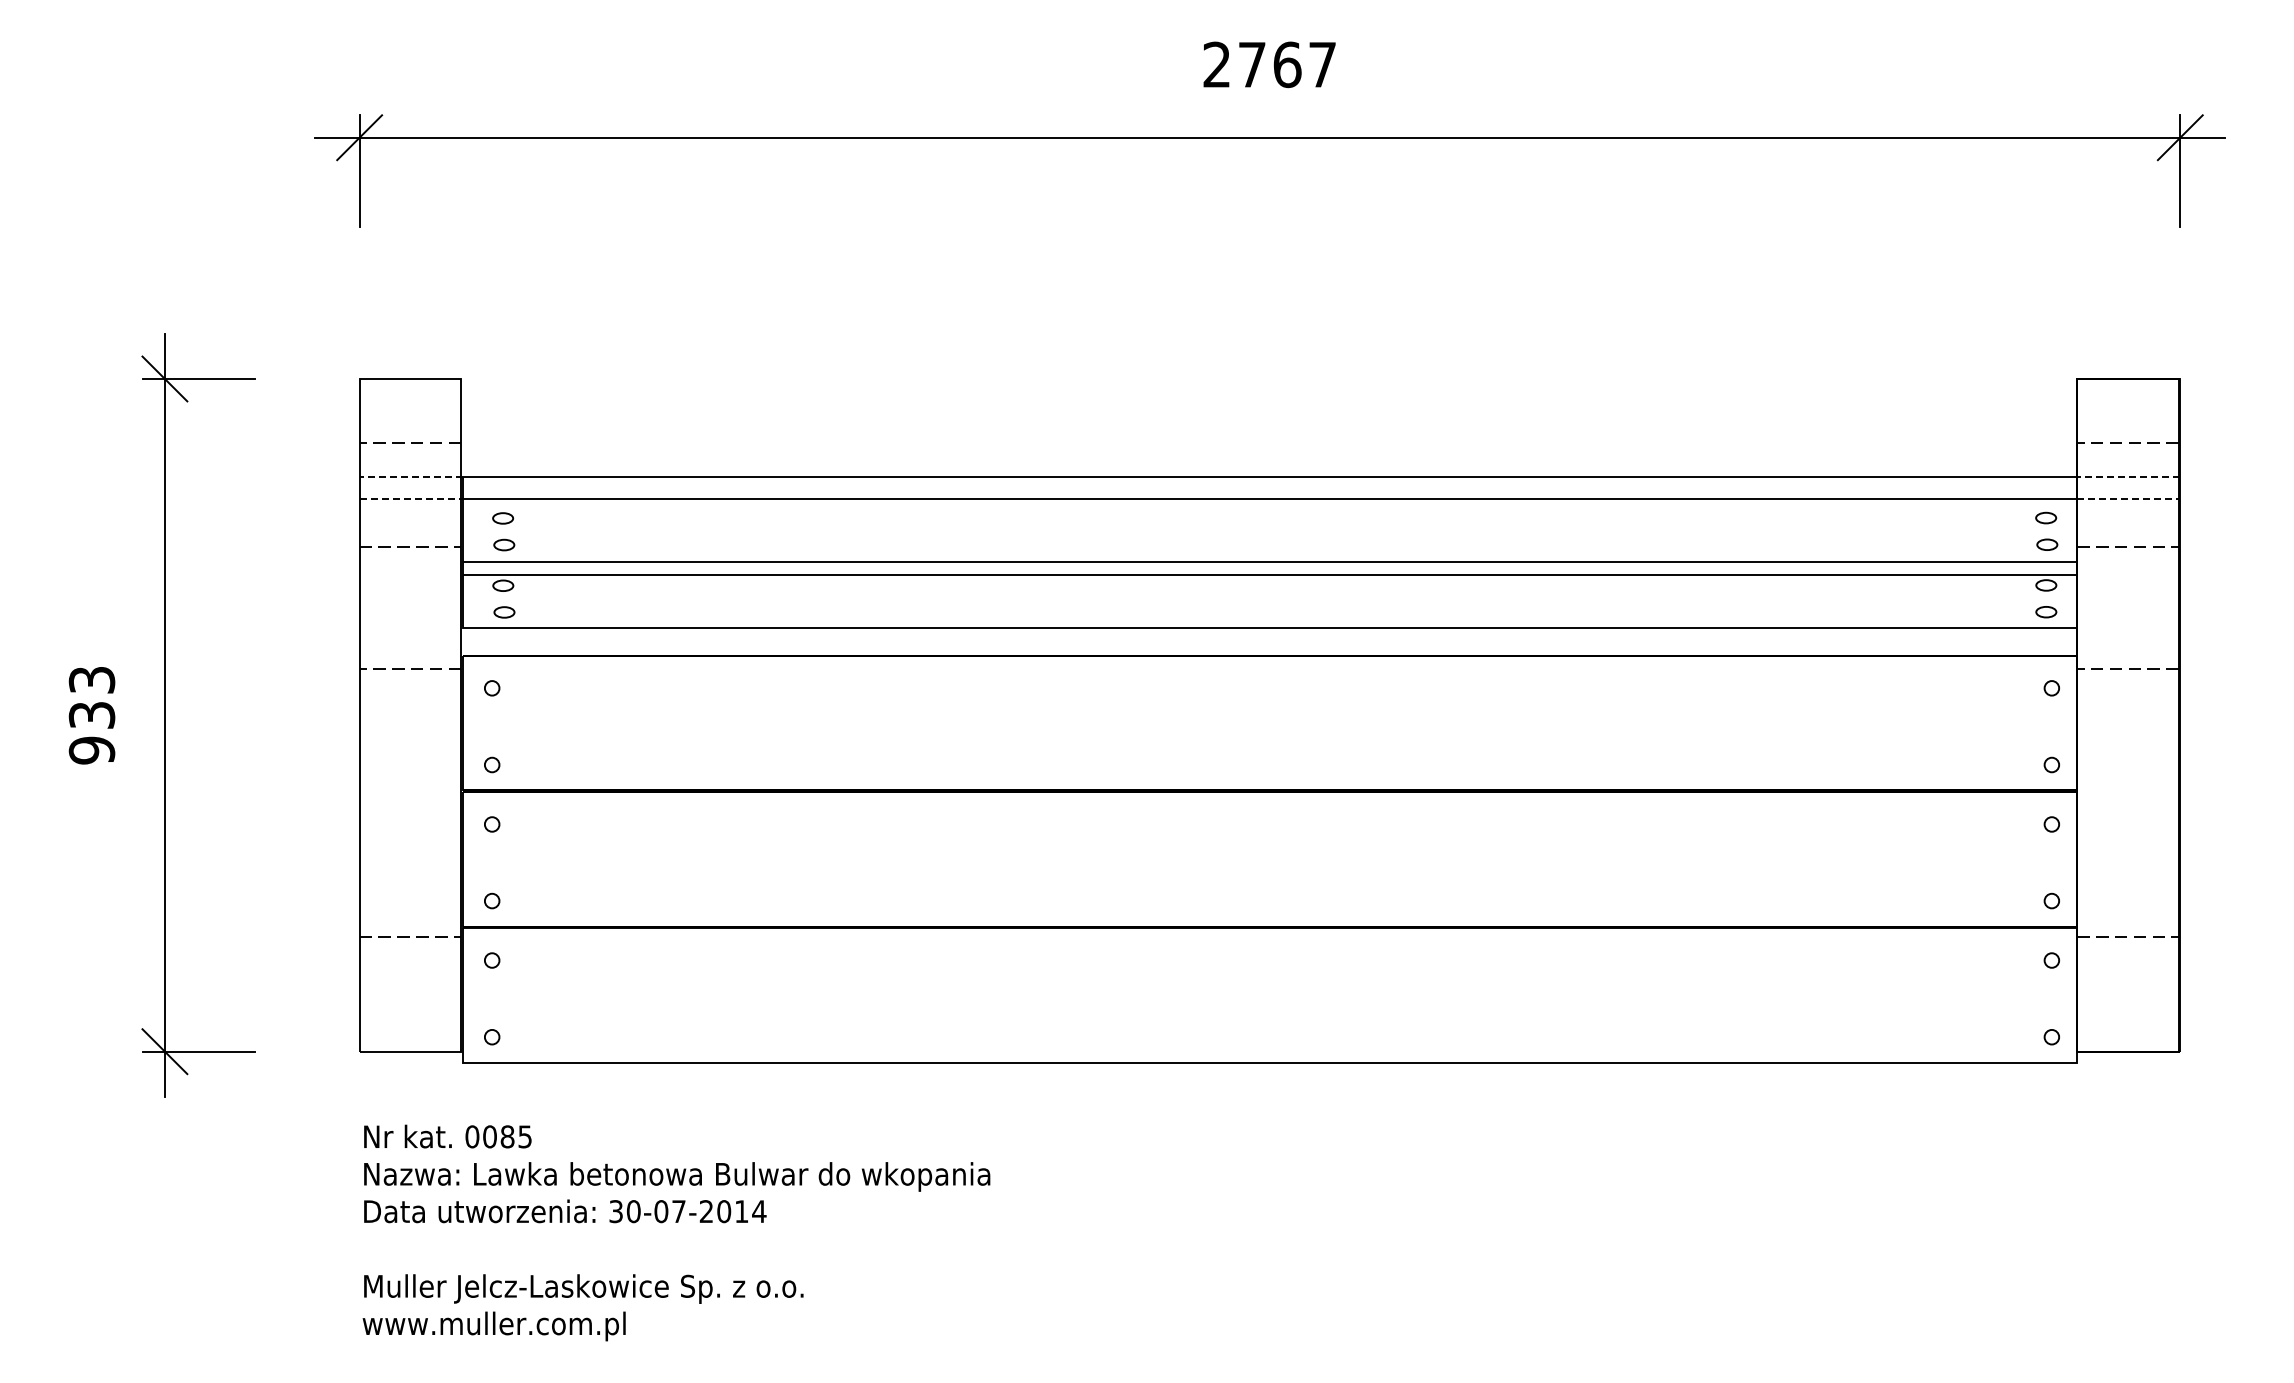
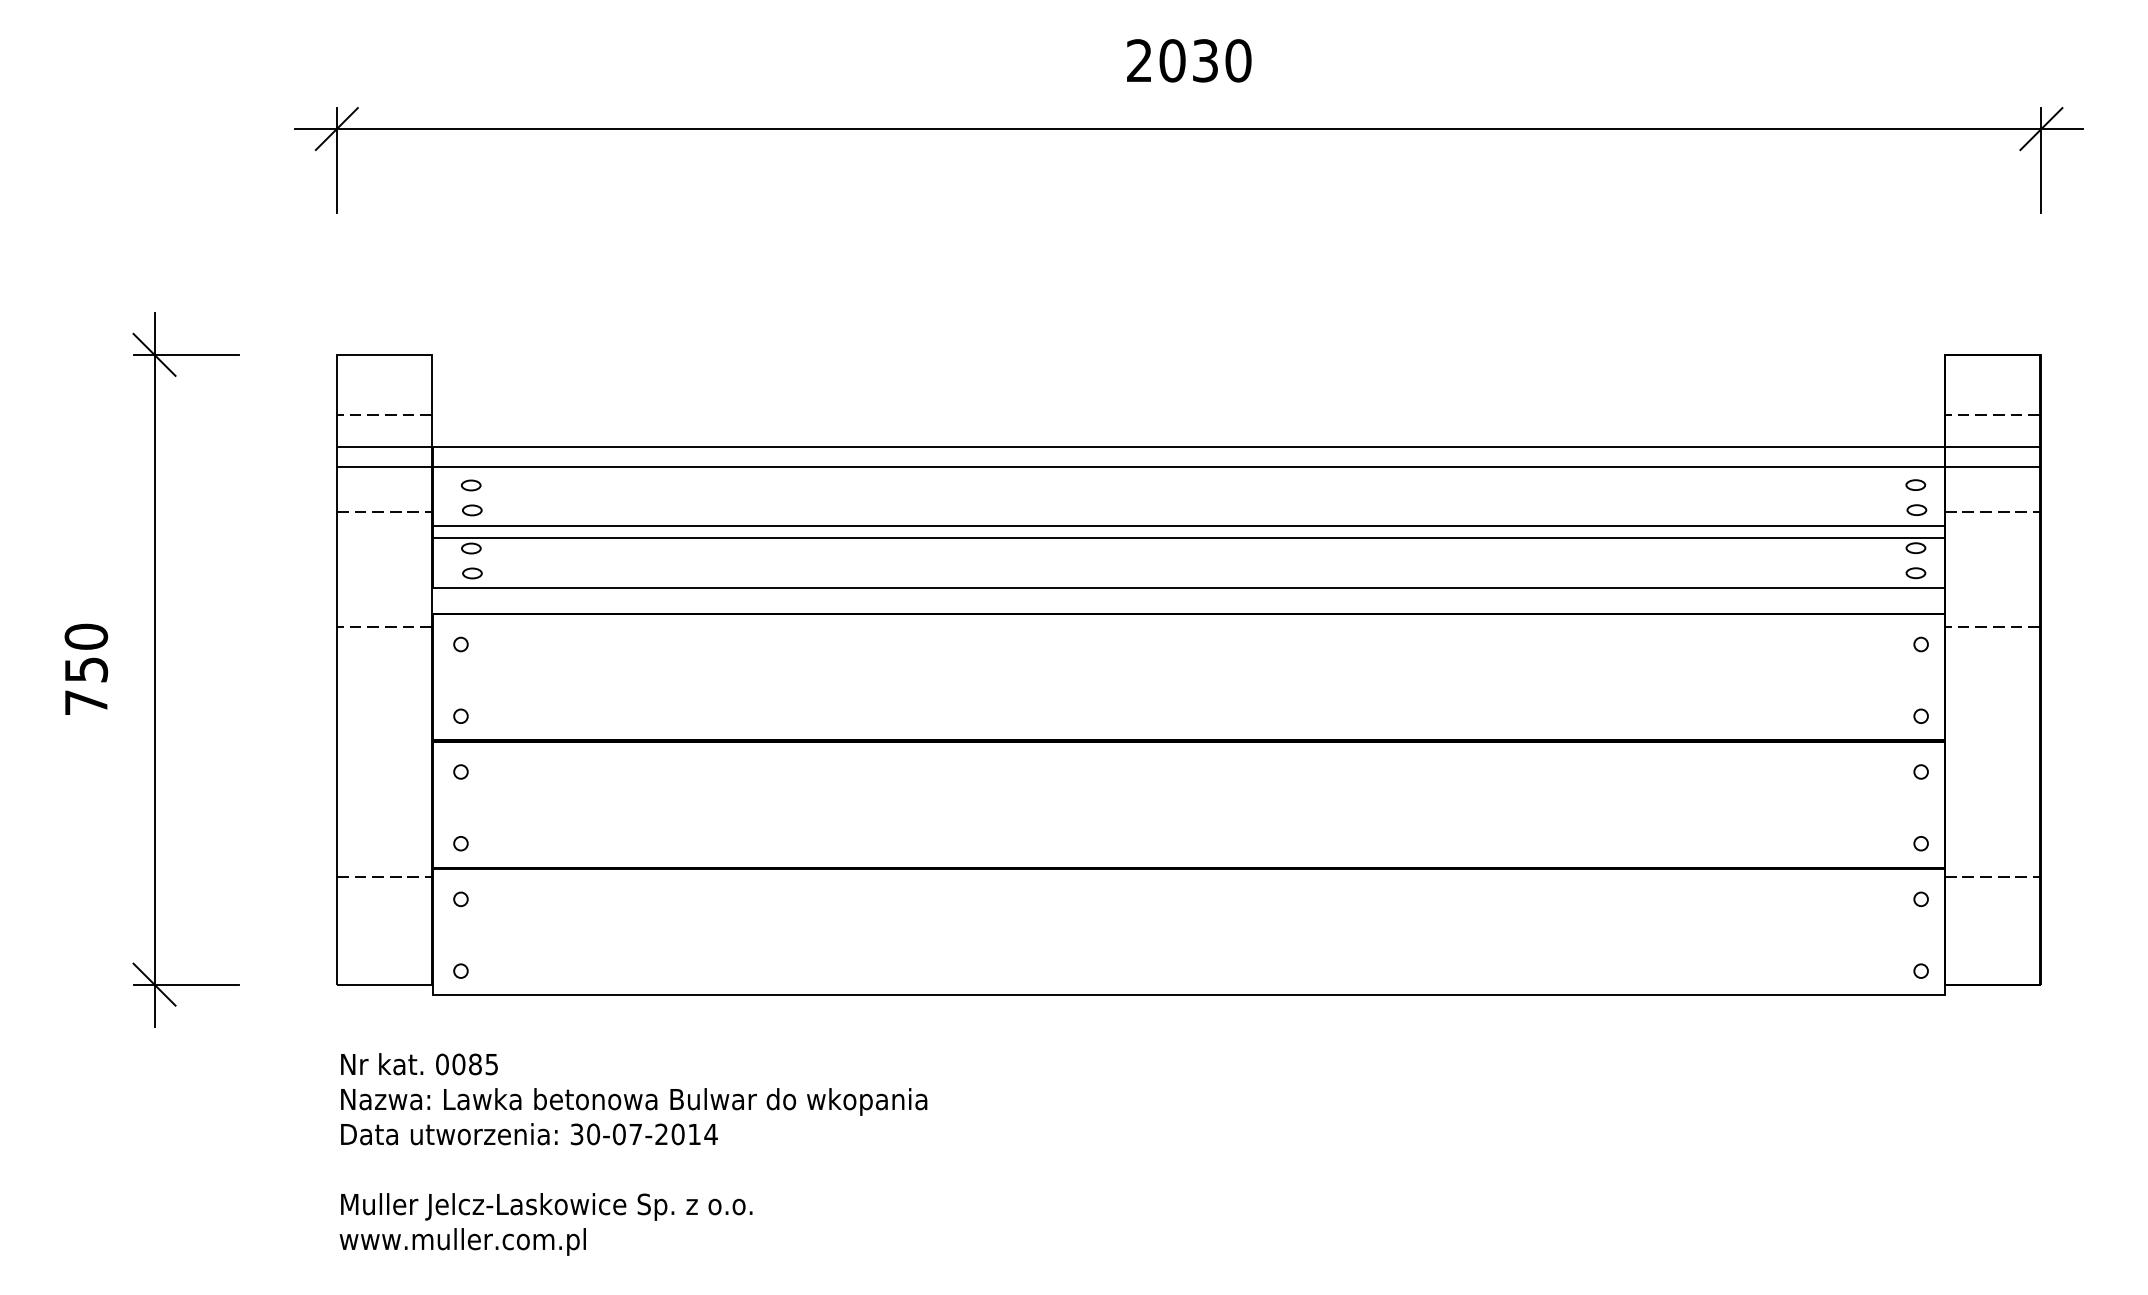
text: (1287, 64) -> (1205, 60), 2767 -> 2030
line: (411, 476) -> (385, 446), dashed -> solid
line: (2128, 476) -> (1992, 446), dashed -> solid
line: (411, 498) -> (385, 466), dashed -> solid
line: (2128, 498) -> (1992, 466), dashed -> solid
text: (91, 715) -> (85, 669), 933 -> 750

